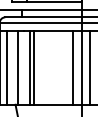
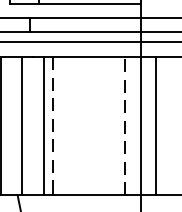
line: (34, 67) -> (53, 125), solid -> dashed
line: (73, 67) -> (125, 125), solid -> dashed

